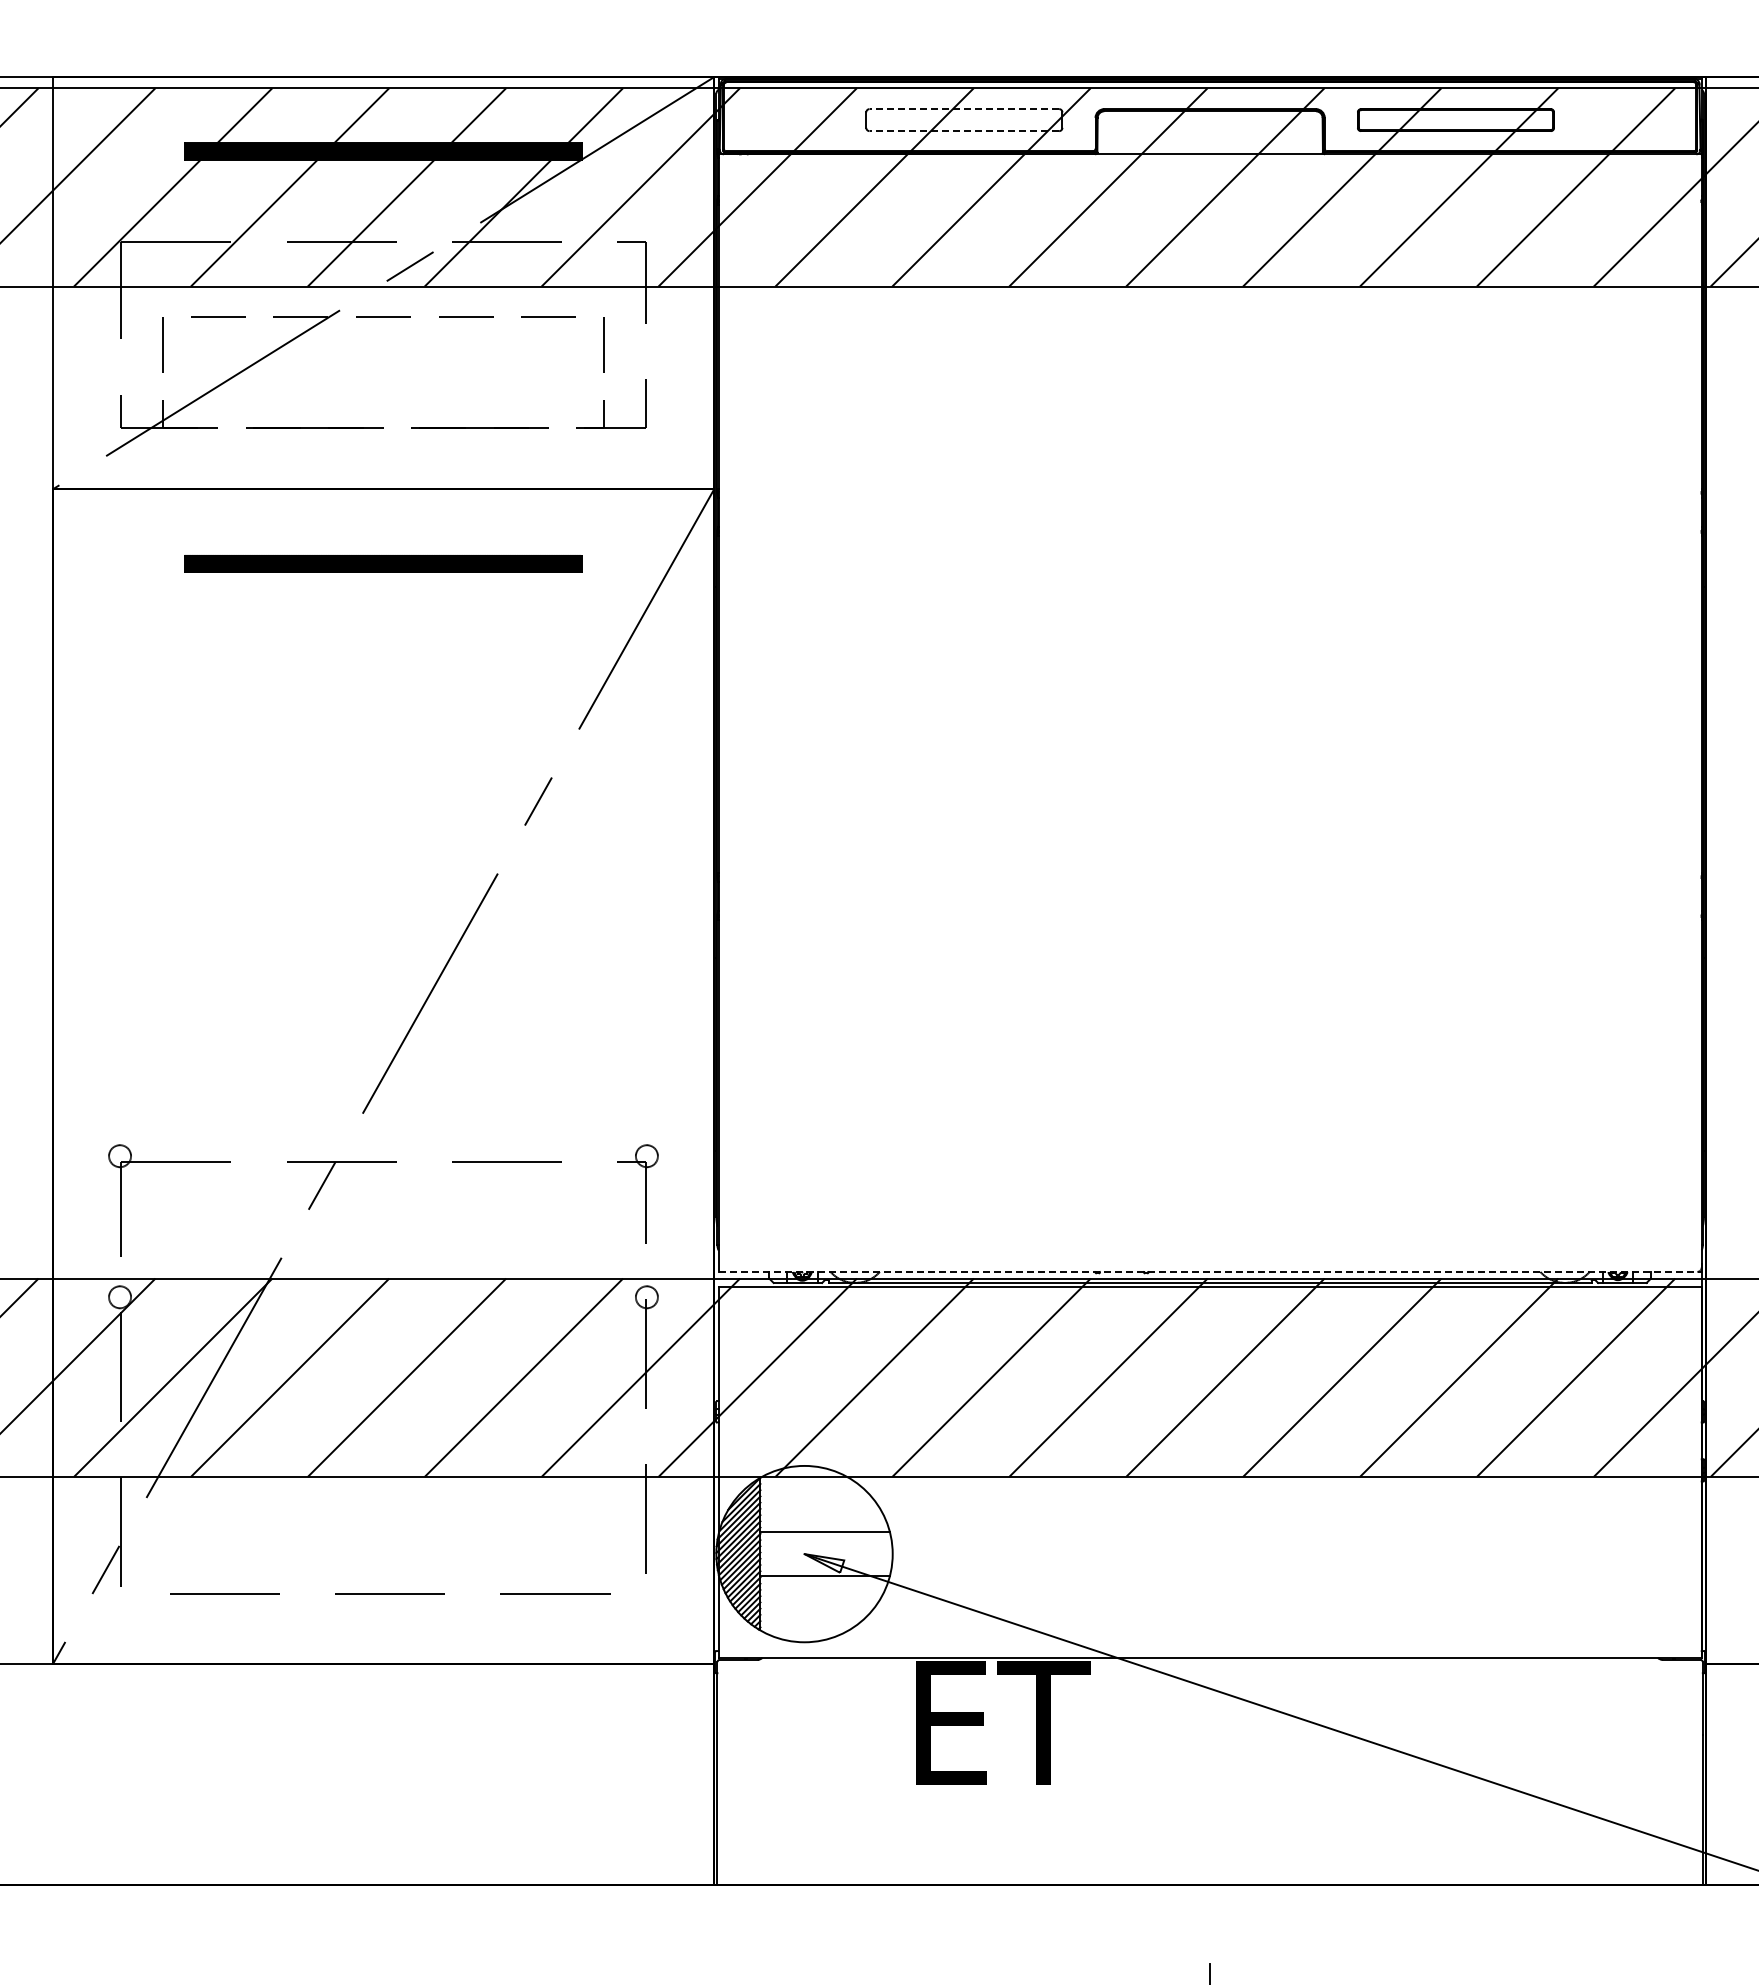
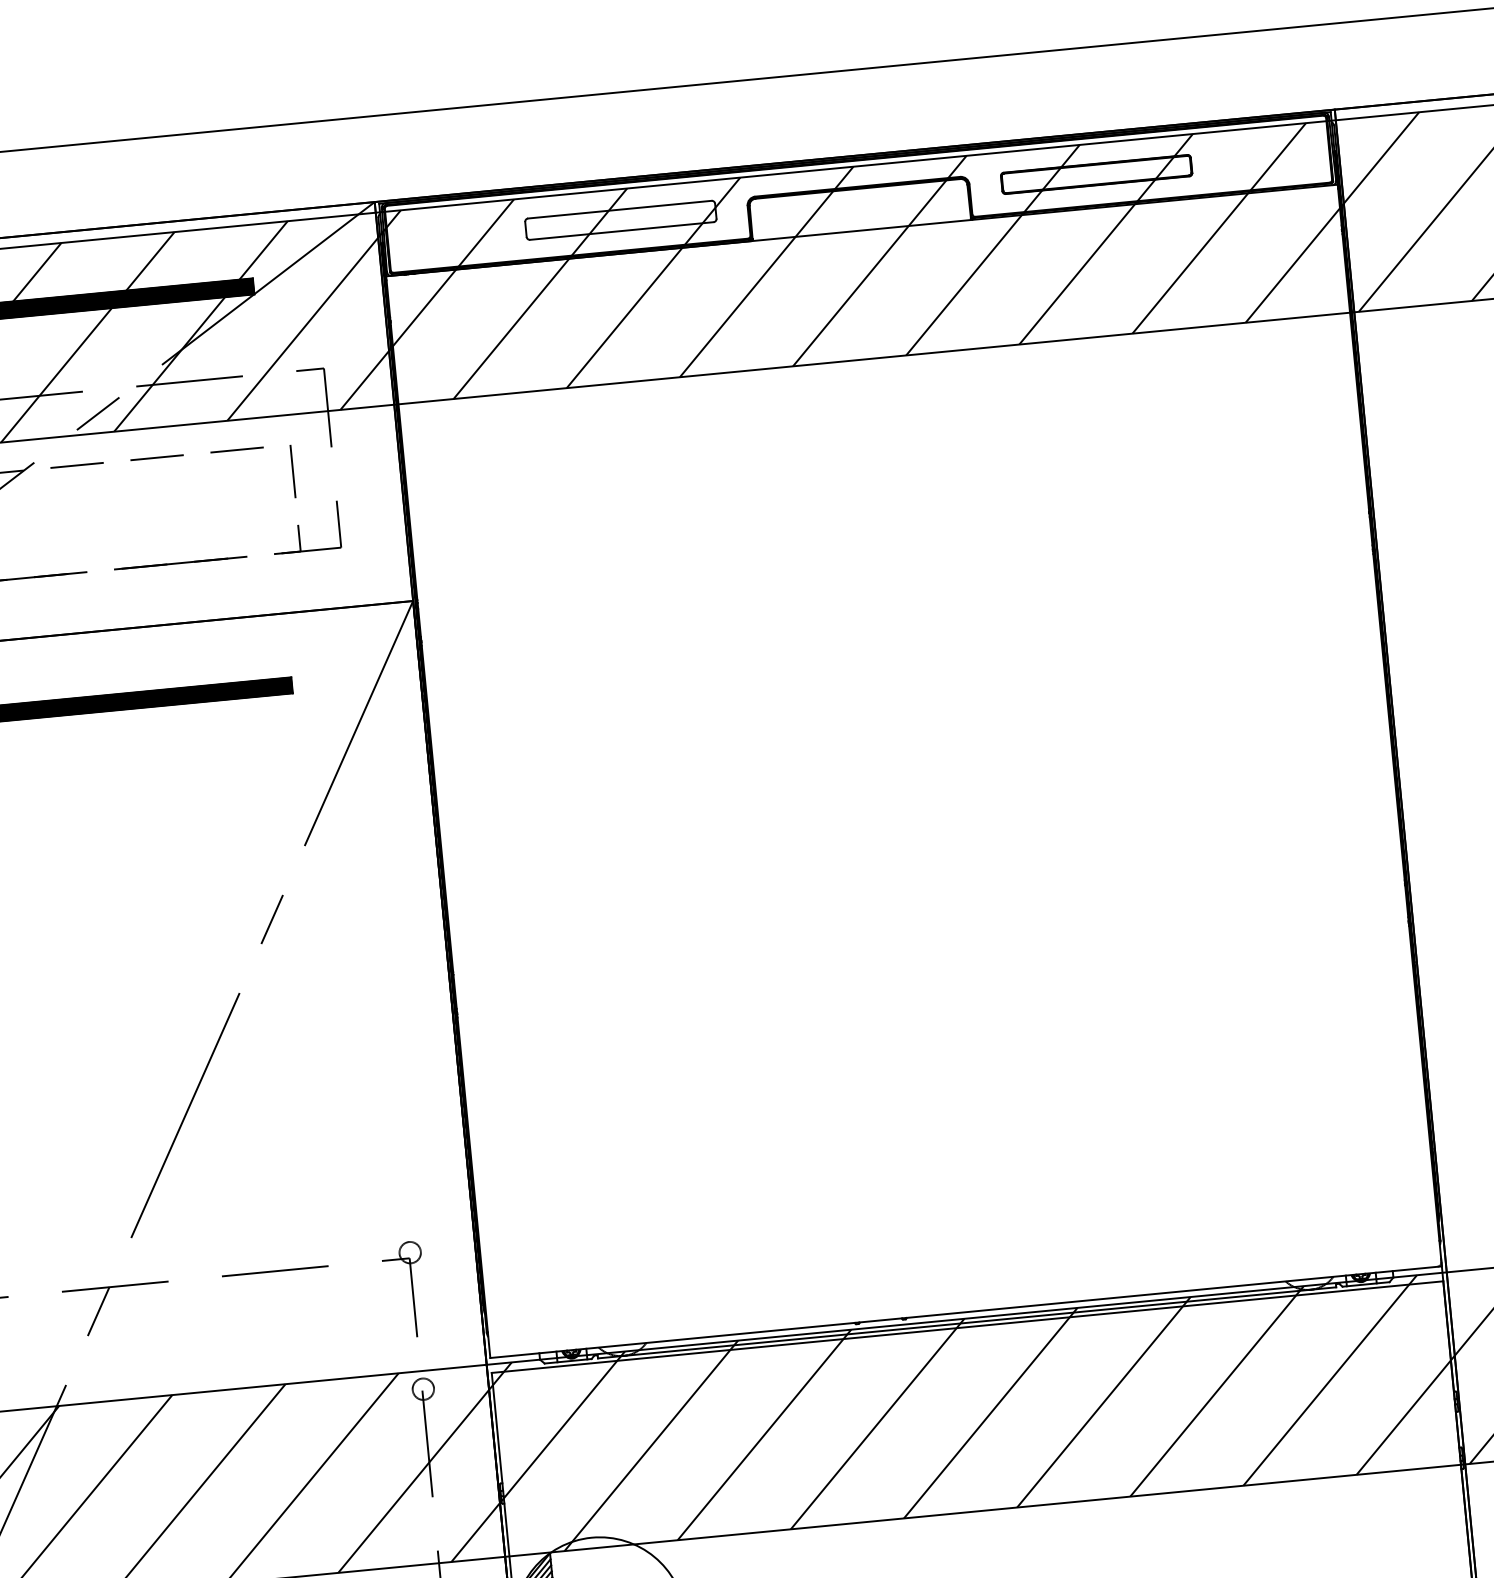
line: (964, 109) -> (620, 210), dashed -> solid
line: (964, 131) -> (622, 231), dashed -> solid
line: (1210, 1271) -> (966, 1311), dashed -> solid

